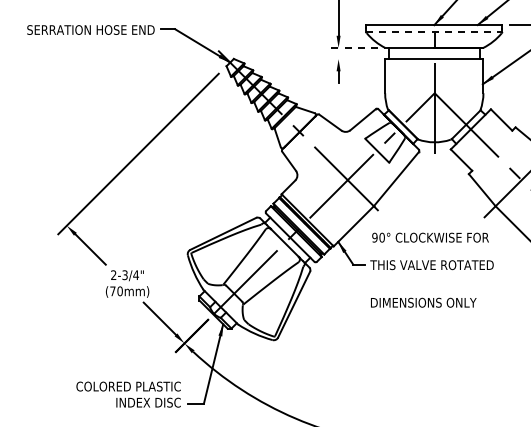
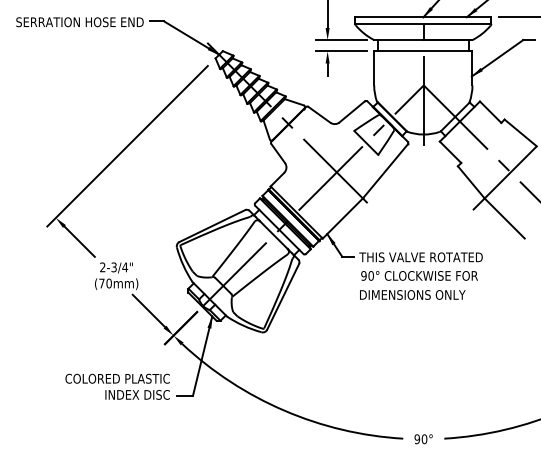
line: (434, 32) -> (423, 24), dashed -> solid
line: (352, 48) -> (341, 40), dashed -> solid
line: (351, 59) -> (340, 51), added
text: (430, 237) -> (419, 275), moved

